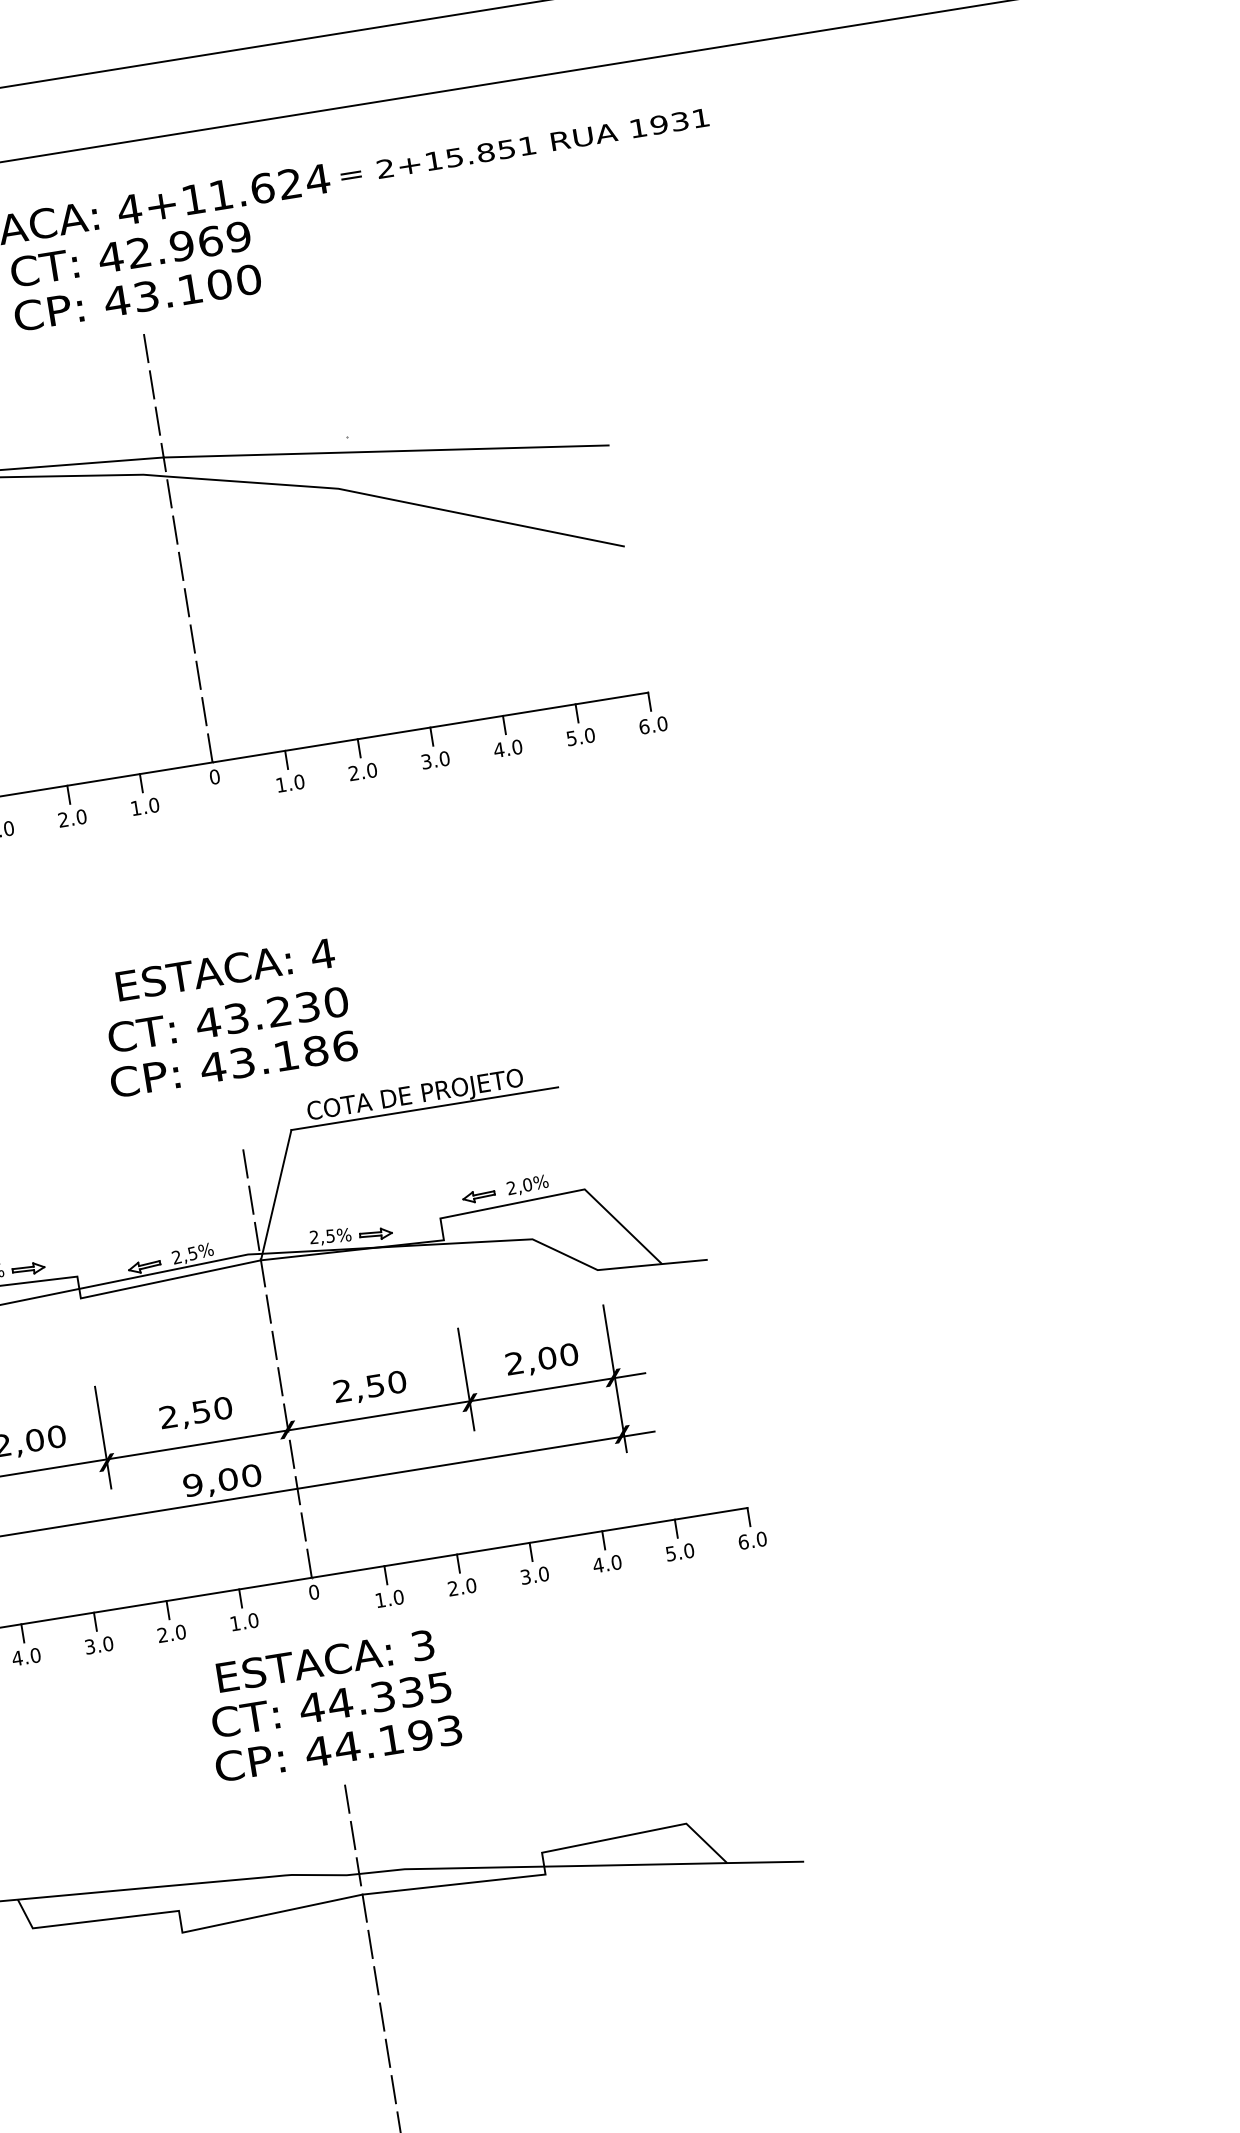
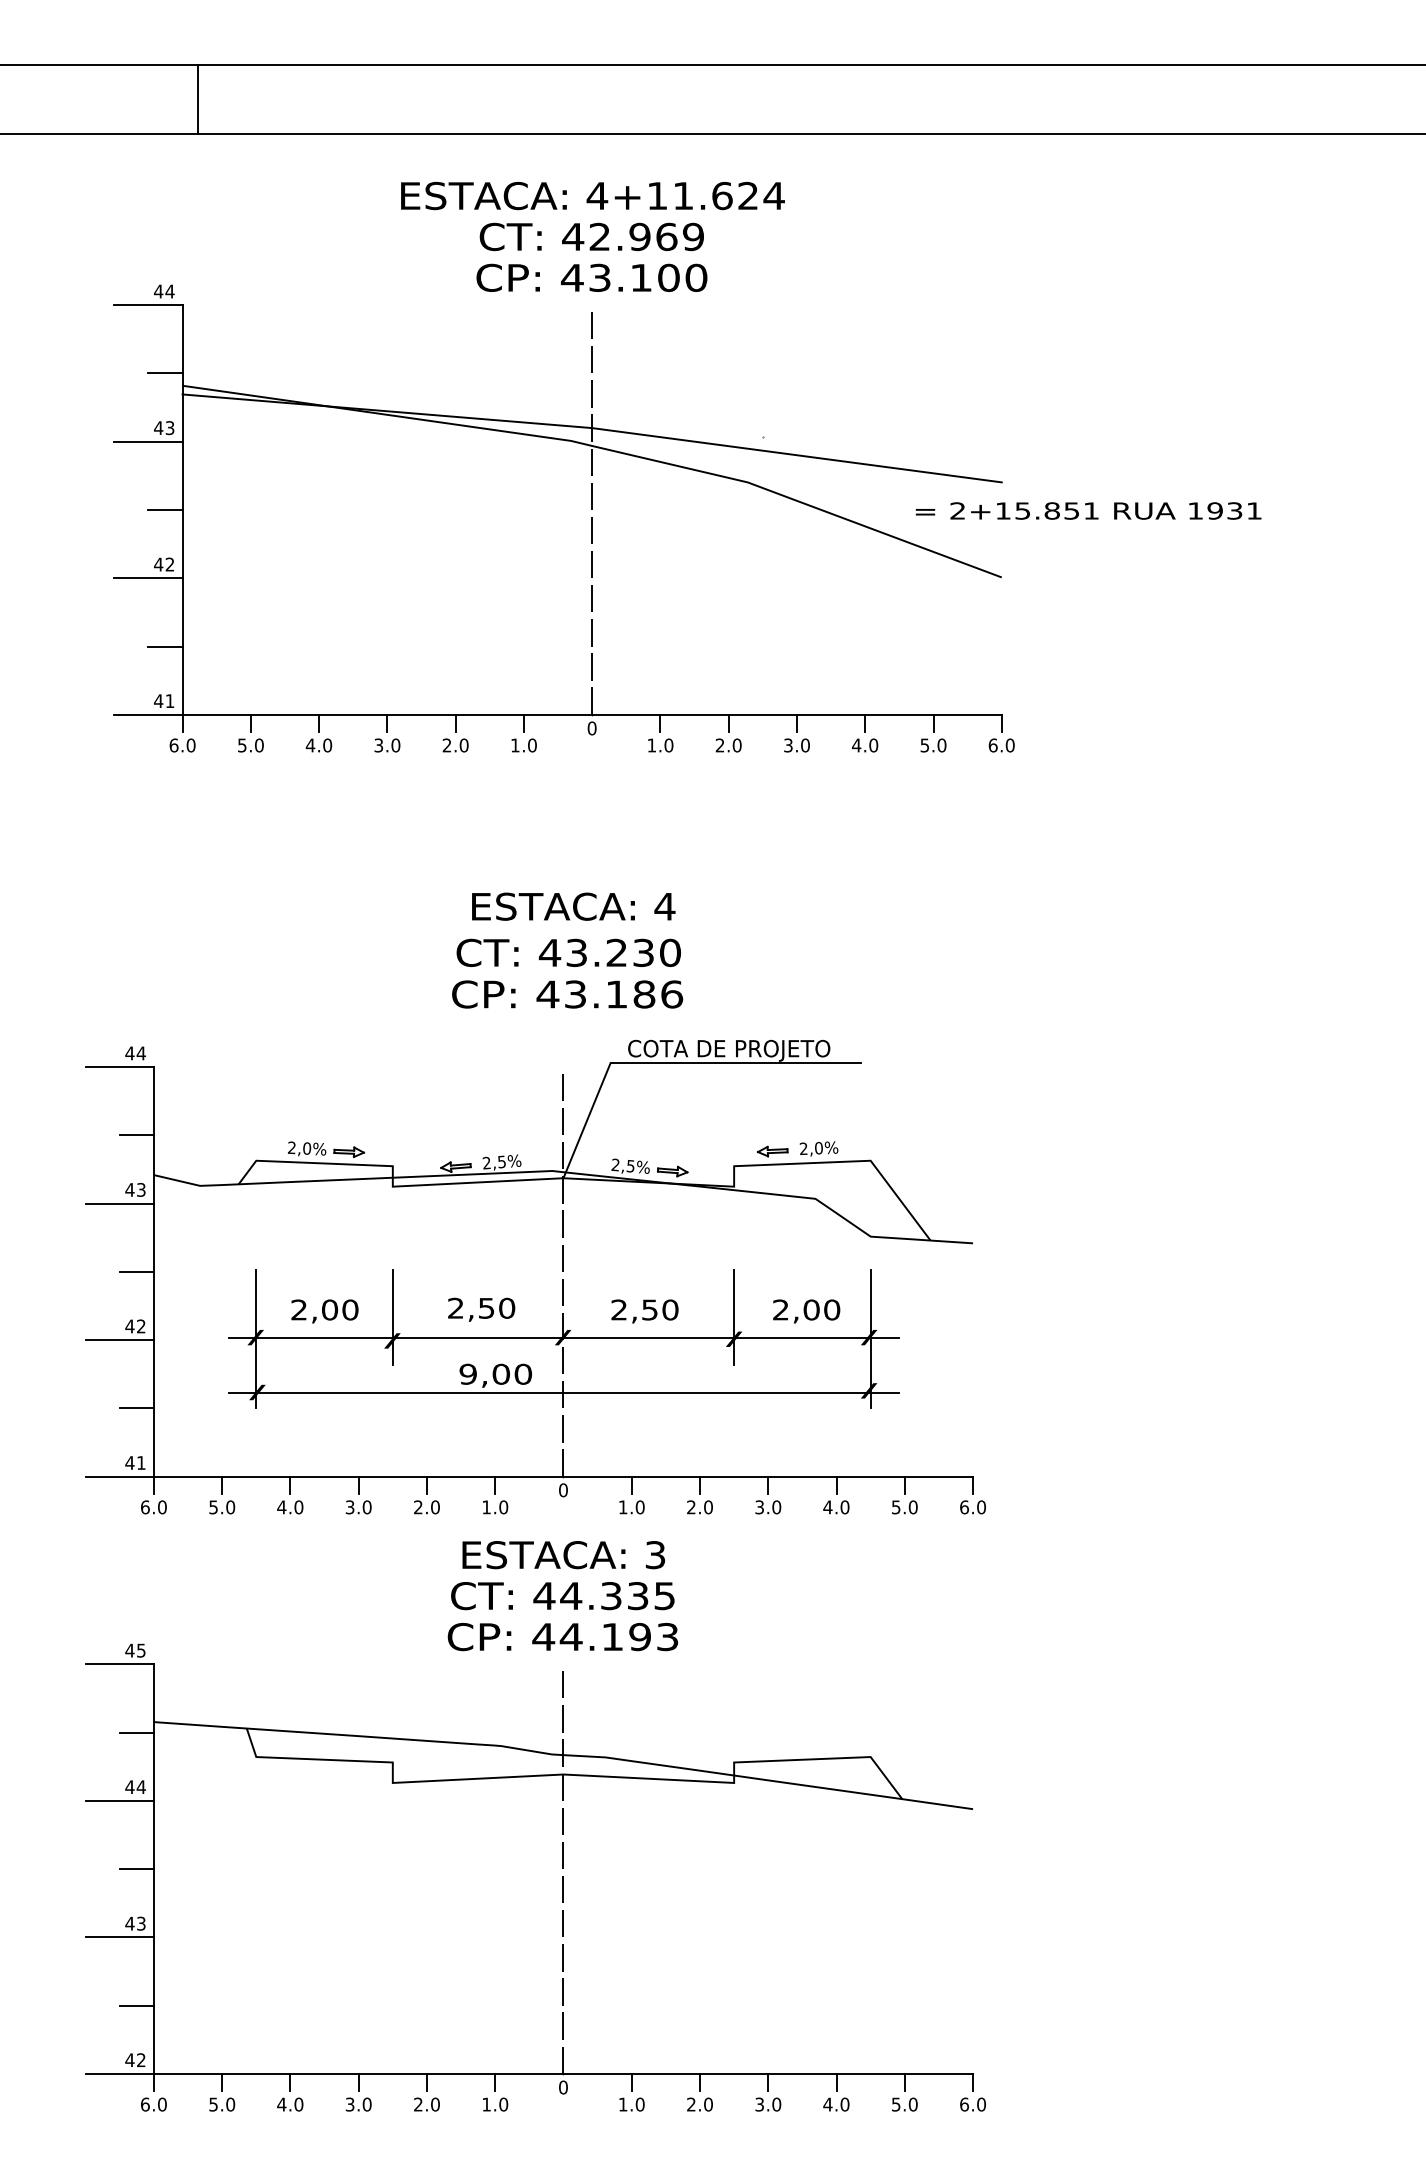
text: (524, 145) -> (1088, 510), moved

